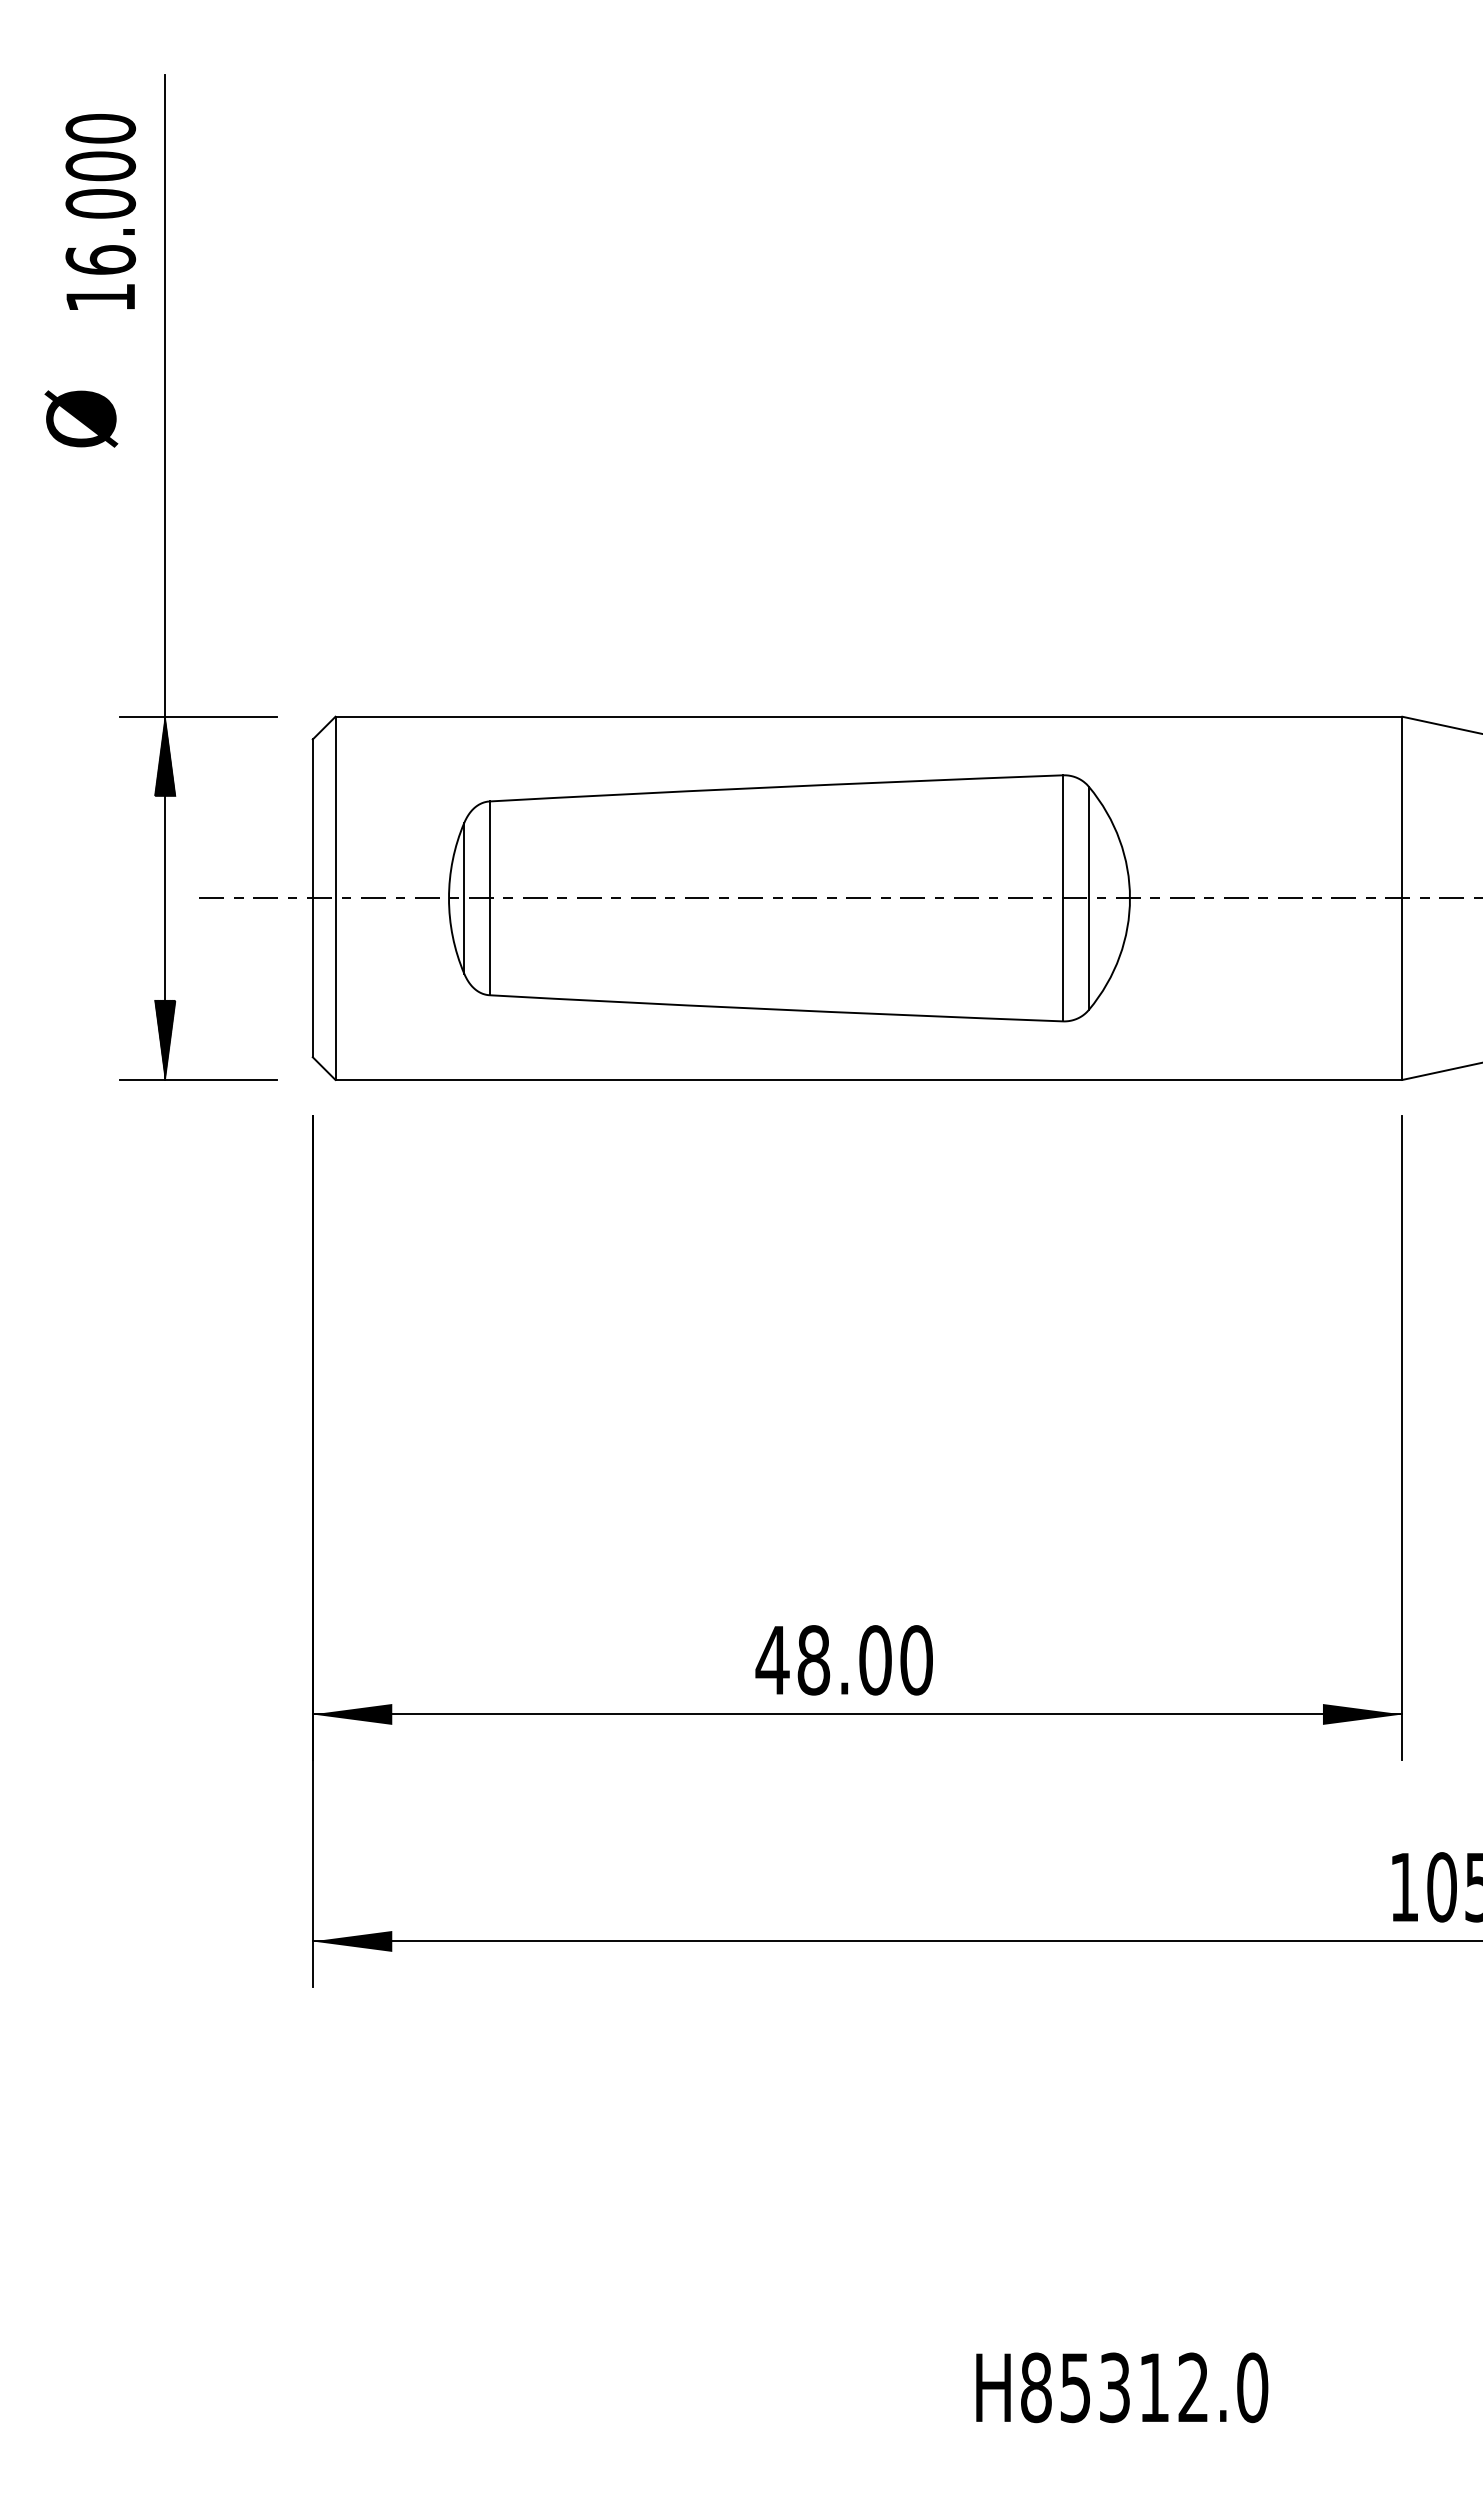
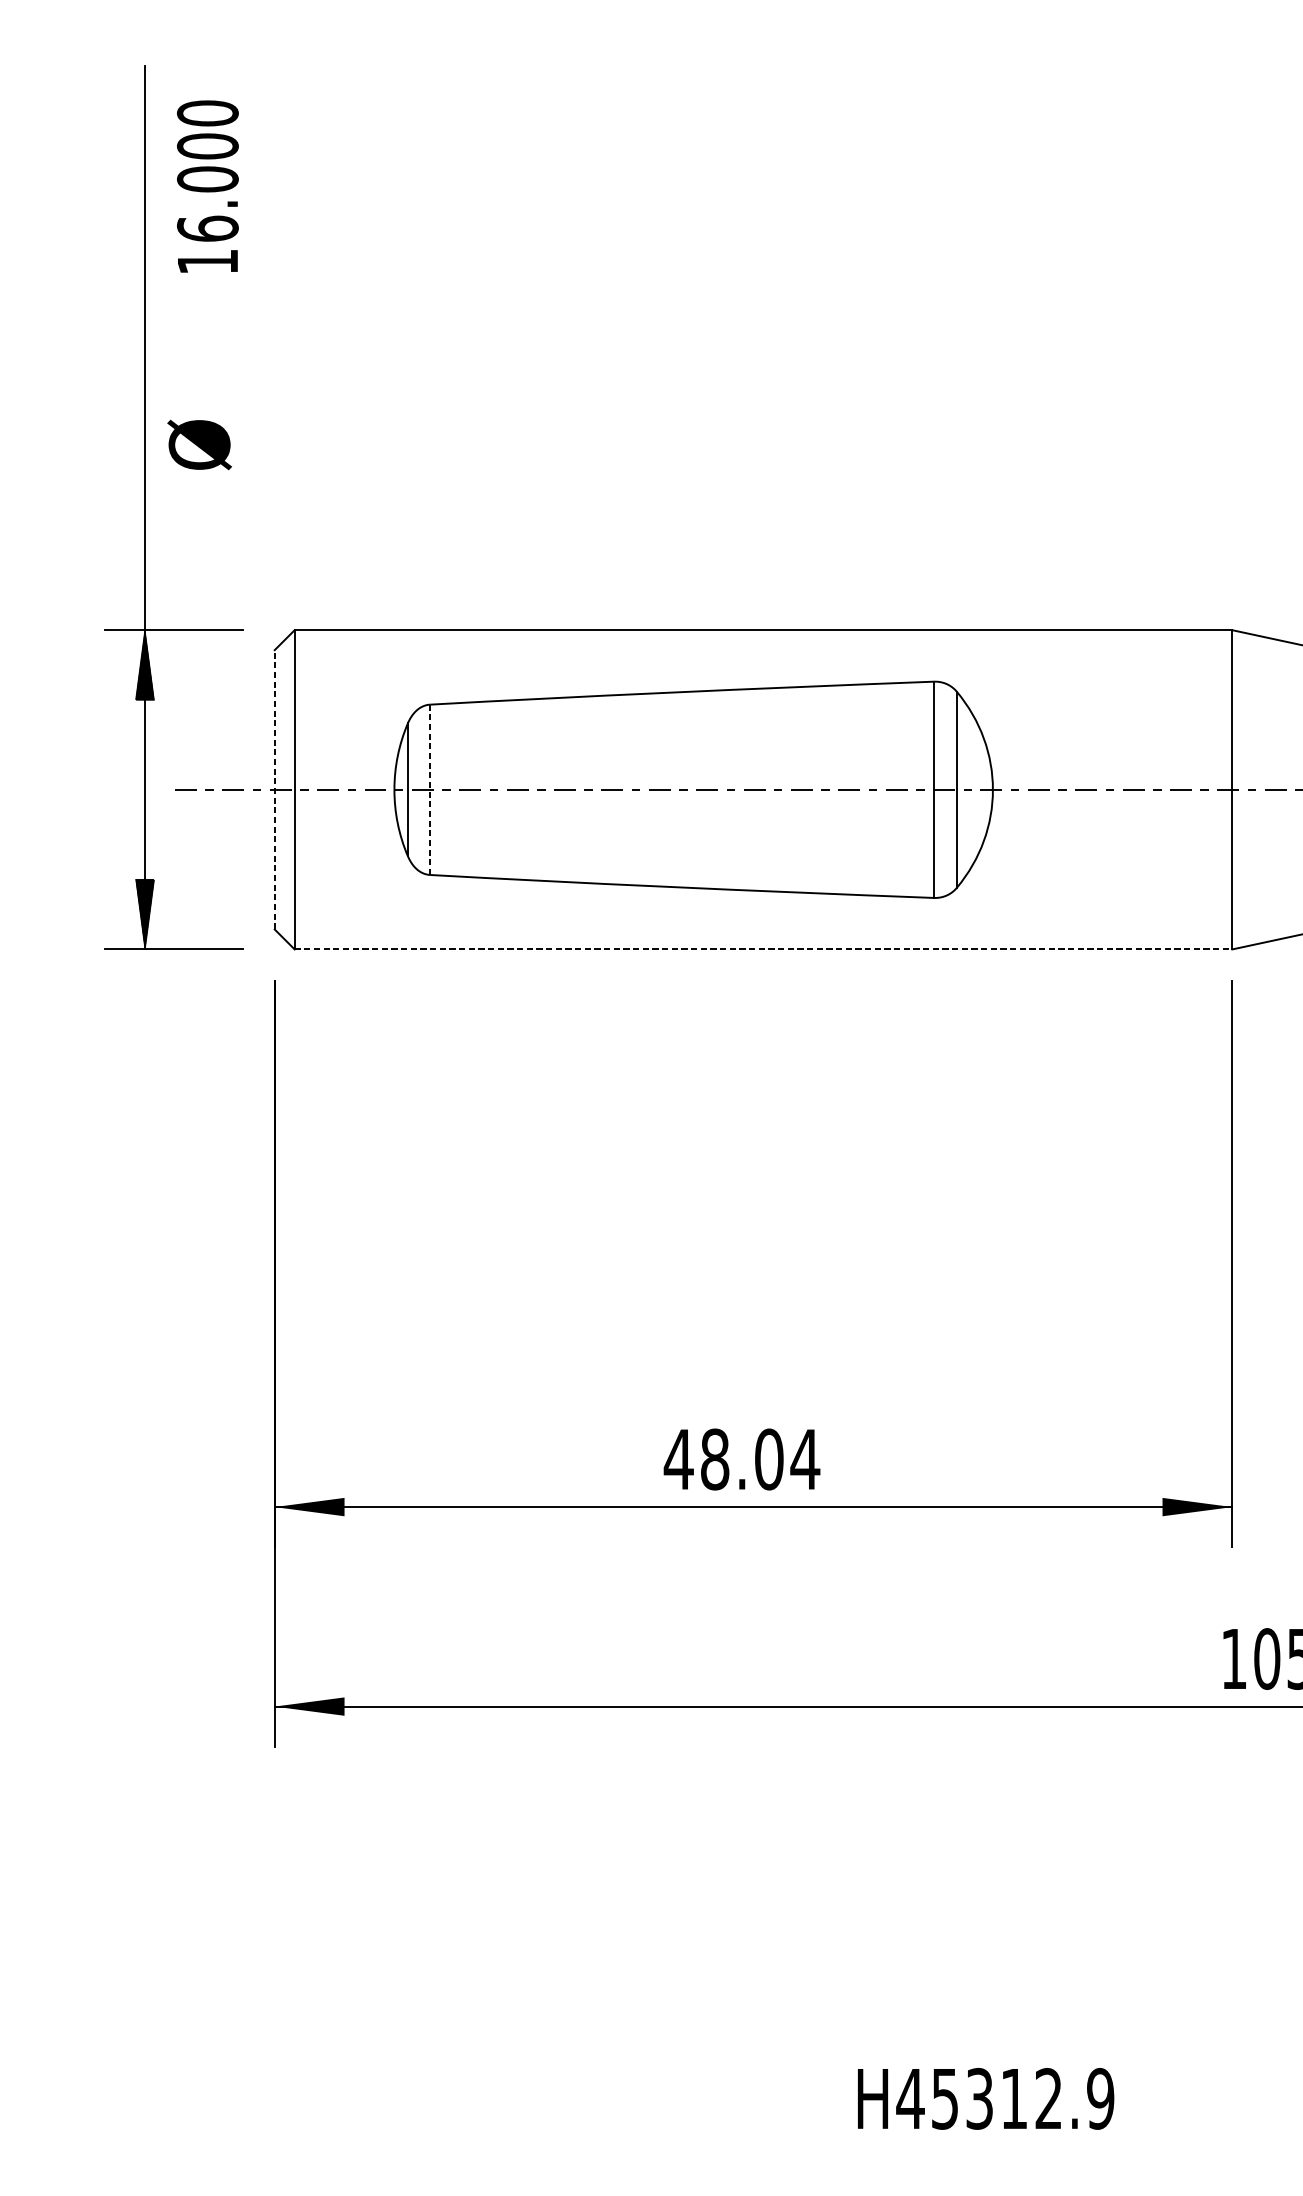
text: (100, 211) -> (207, 186), moved
text: (81, 418) -> (199, 444), moved
line: (312, 898) -> (274, 789), solid -> dashed
line: (489, 898) -> (430, 789), solid -> dashed
line: (869, 1079) -> (763, 949), solid -> dashed
text: (916, 1660) -> (805, 1459), 48.00 -> 48.04
text: (1143, 2387) -> (1004, 2098), H85312.0 -> H45312.9

